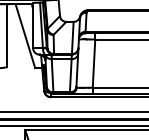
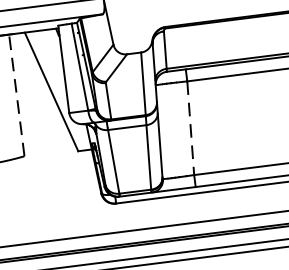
line: (7, 35) -> (16, 94), solid -> dashed
line: (93, 64) -> (189, 130), solid -> dashed

